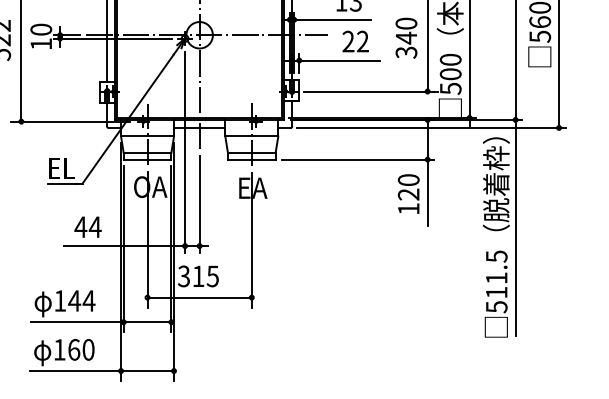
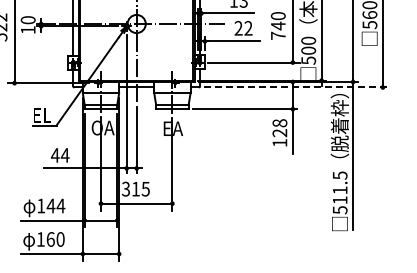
text: (405, 52) -> (277, 35), 340 -> 740
line: (431, 127) -> (295, 87), solid -> dashed
text: (408, 180) -> (279, 123), 120 -> 128

